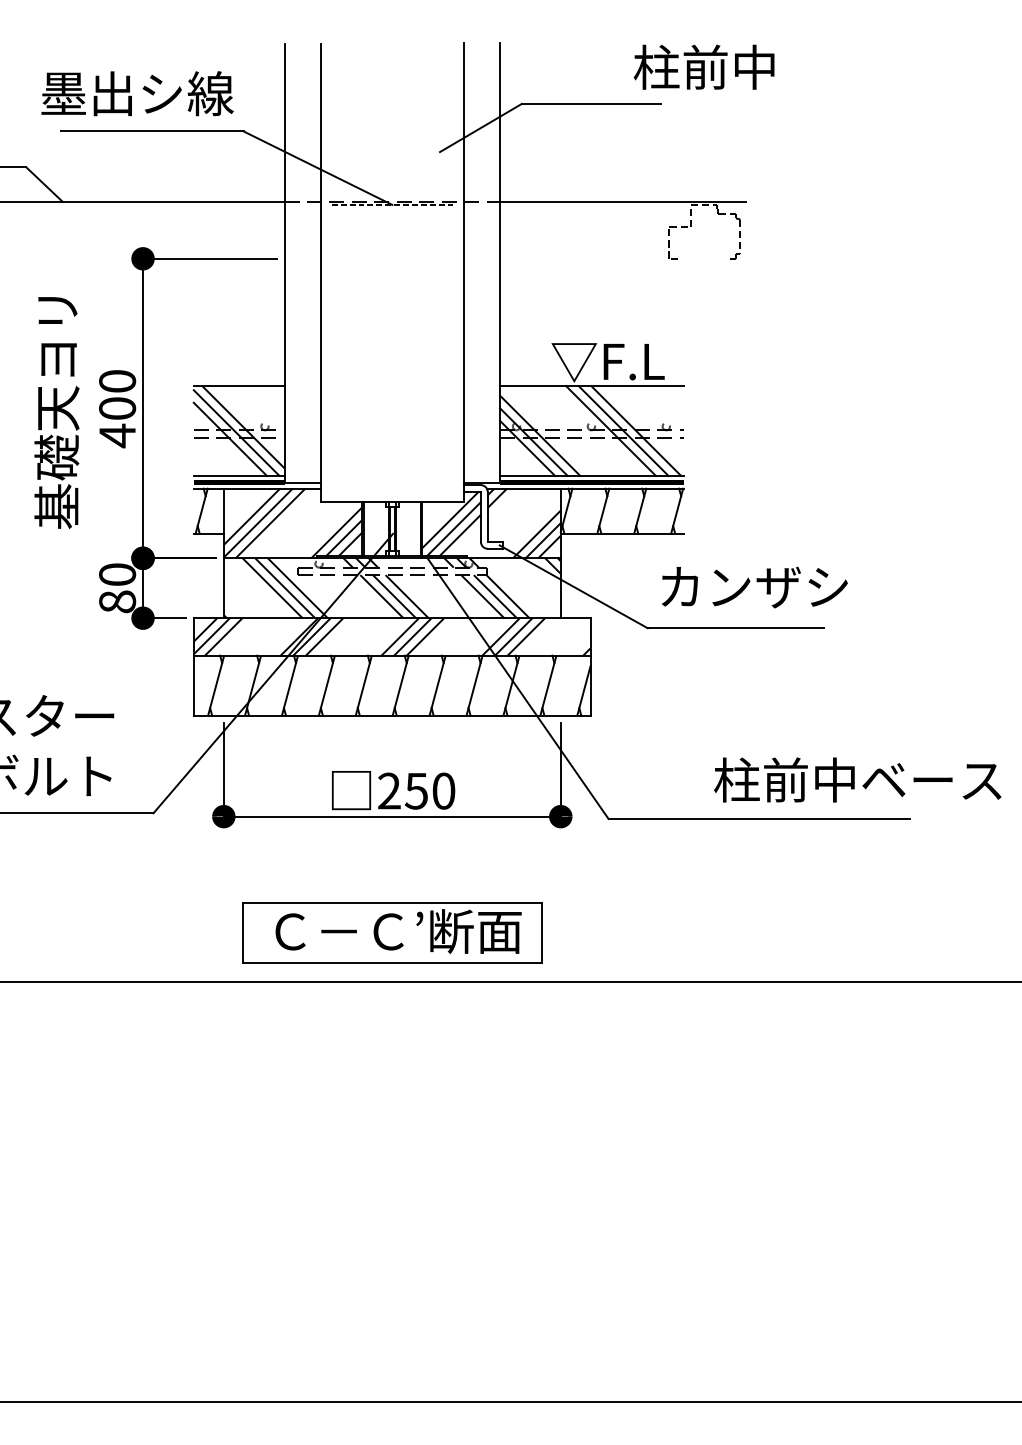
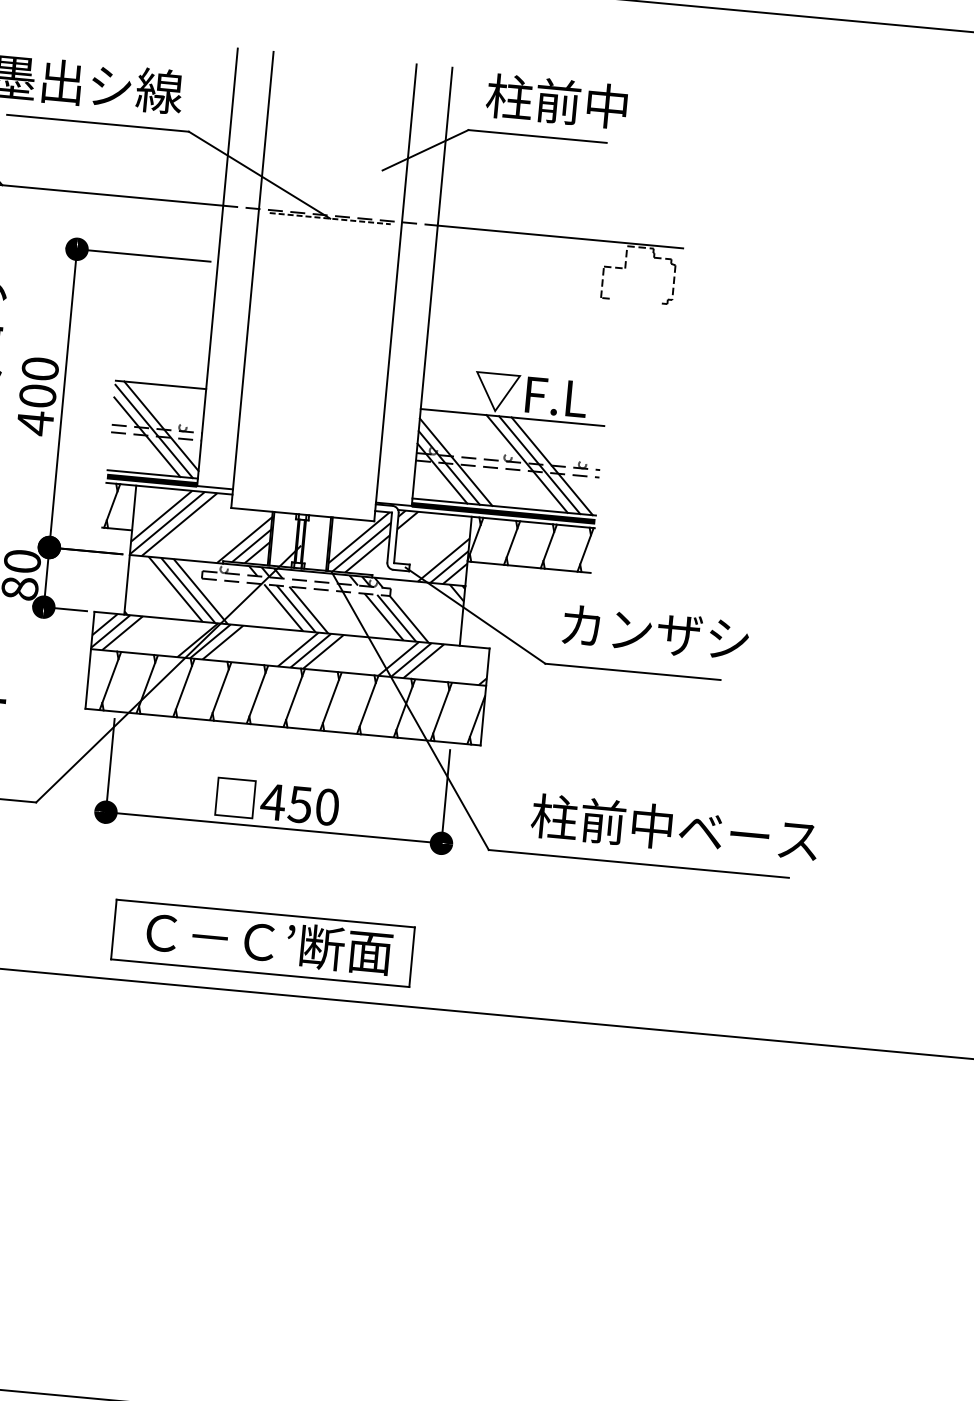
text: (703, 66) -> (556, 100), moved
text: (857, 779) -> (674, 827), moved
text: (389, 790) -> (273, 801), 250 -> 450

